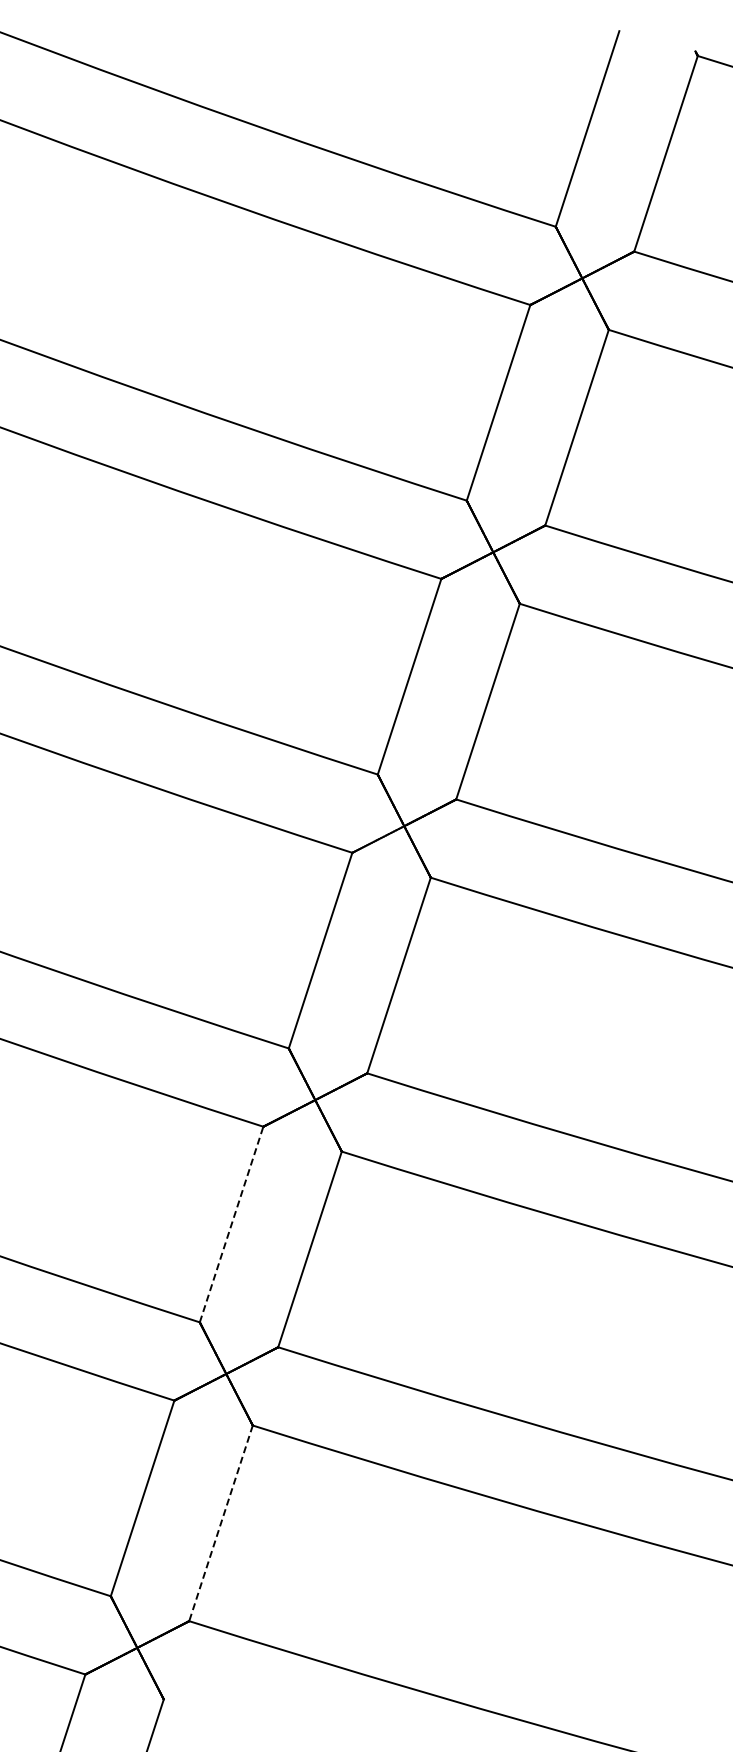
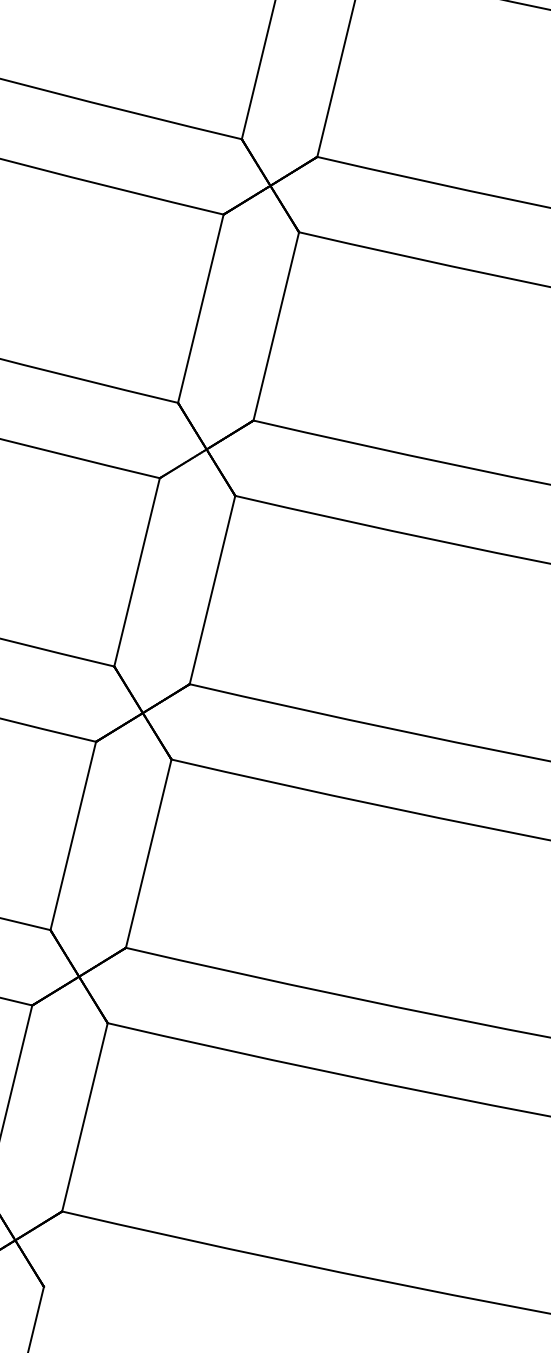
line: (231, 1224) -> (73, 835), dashed -> solid
line: (221, 1523) -> (85, 1117), dashed -> solid

